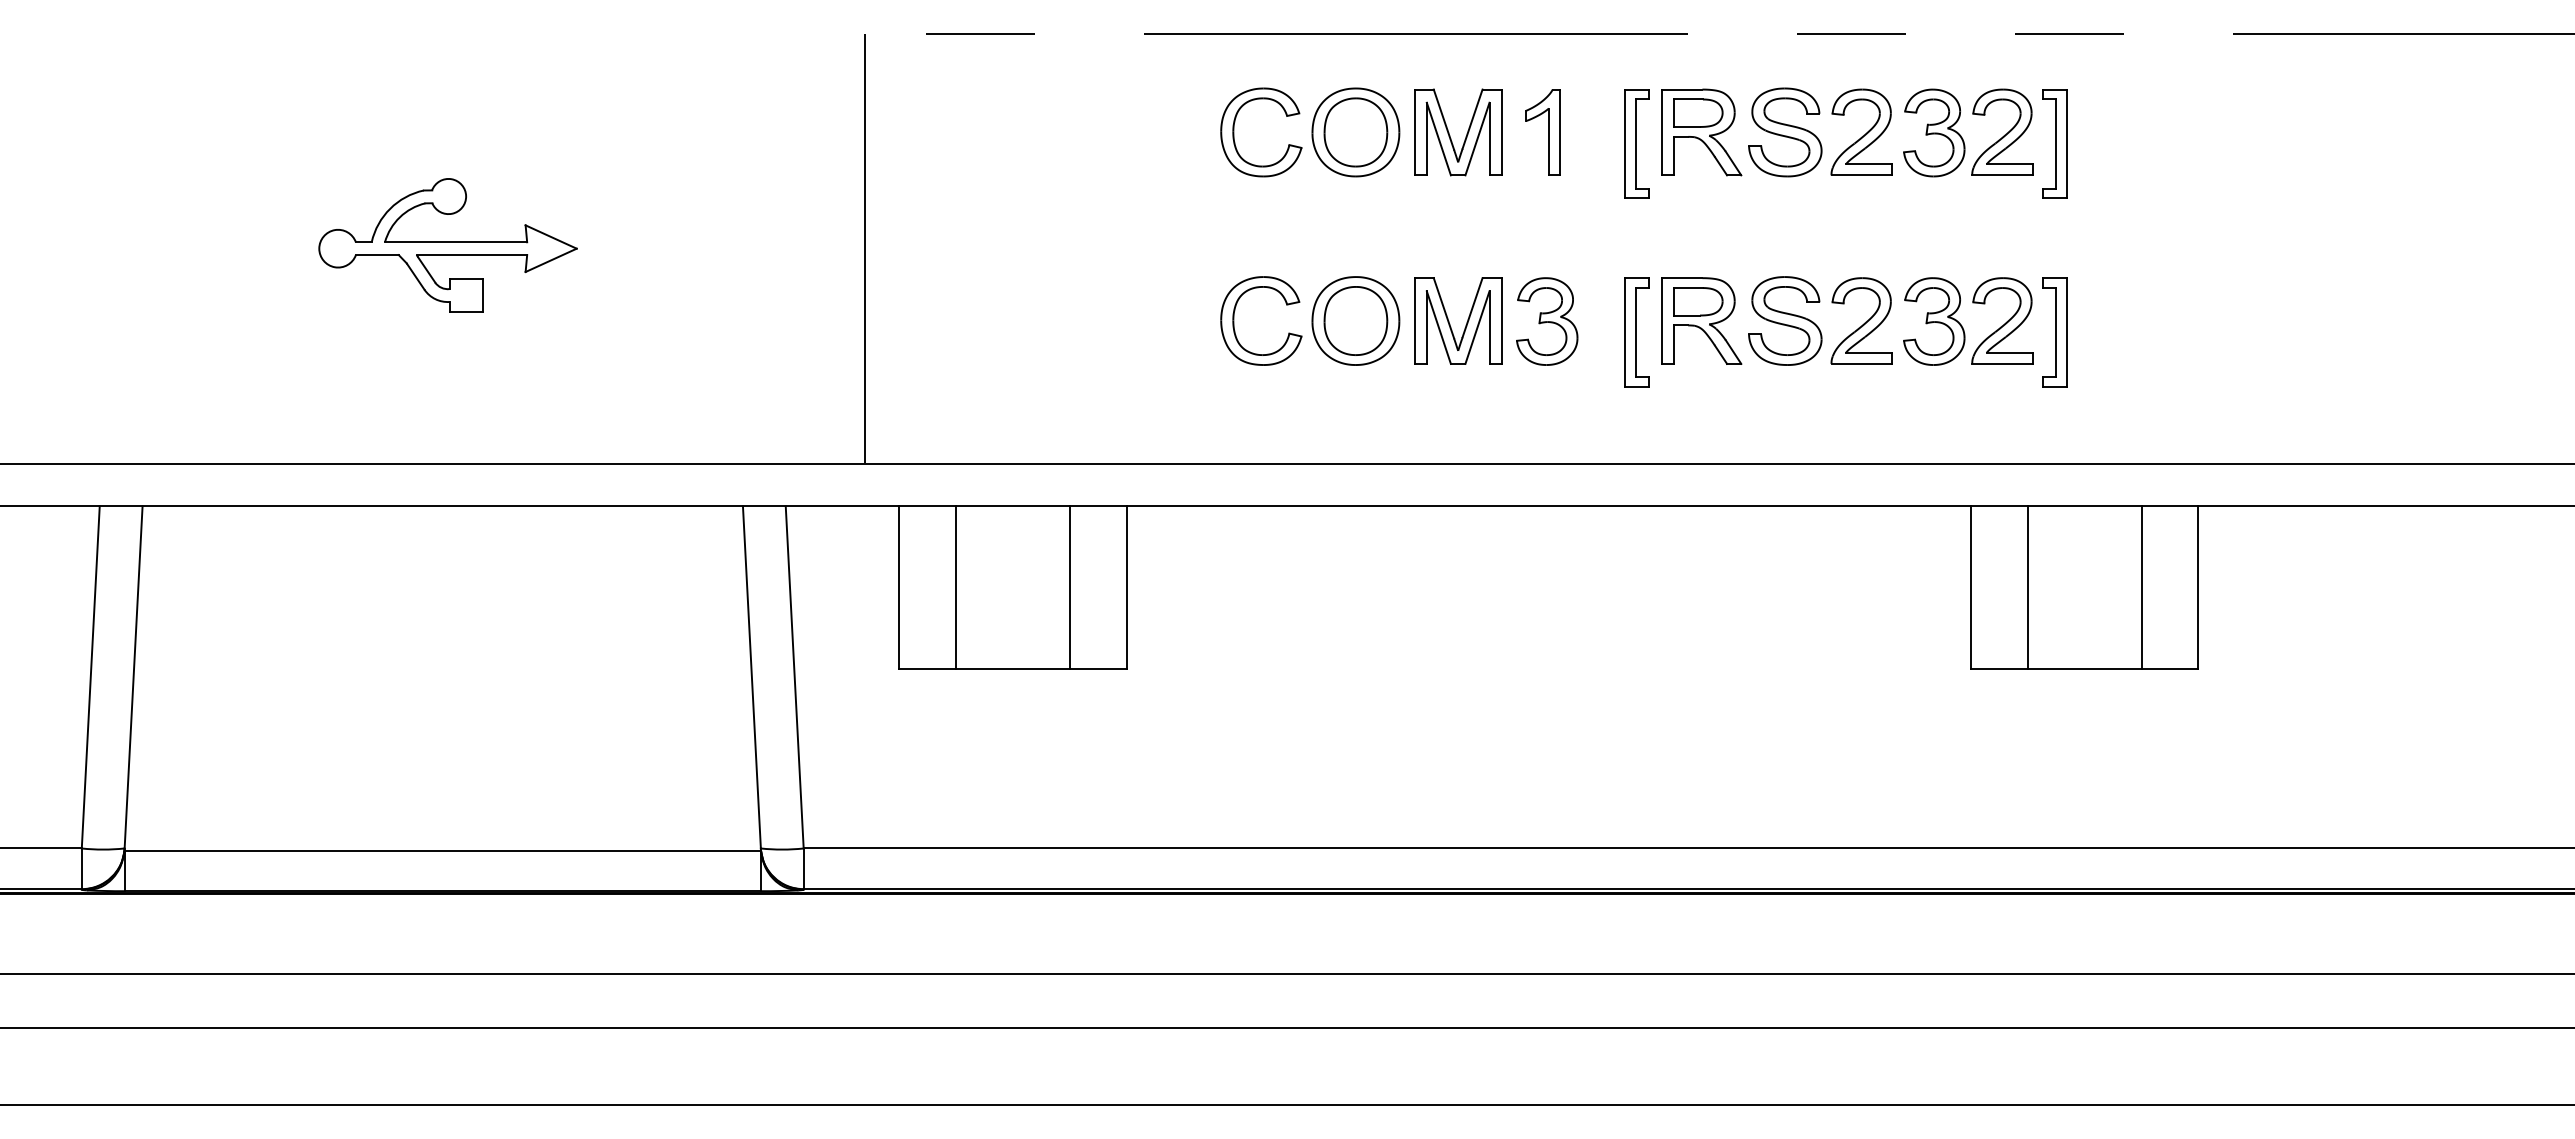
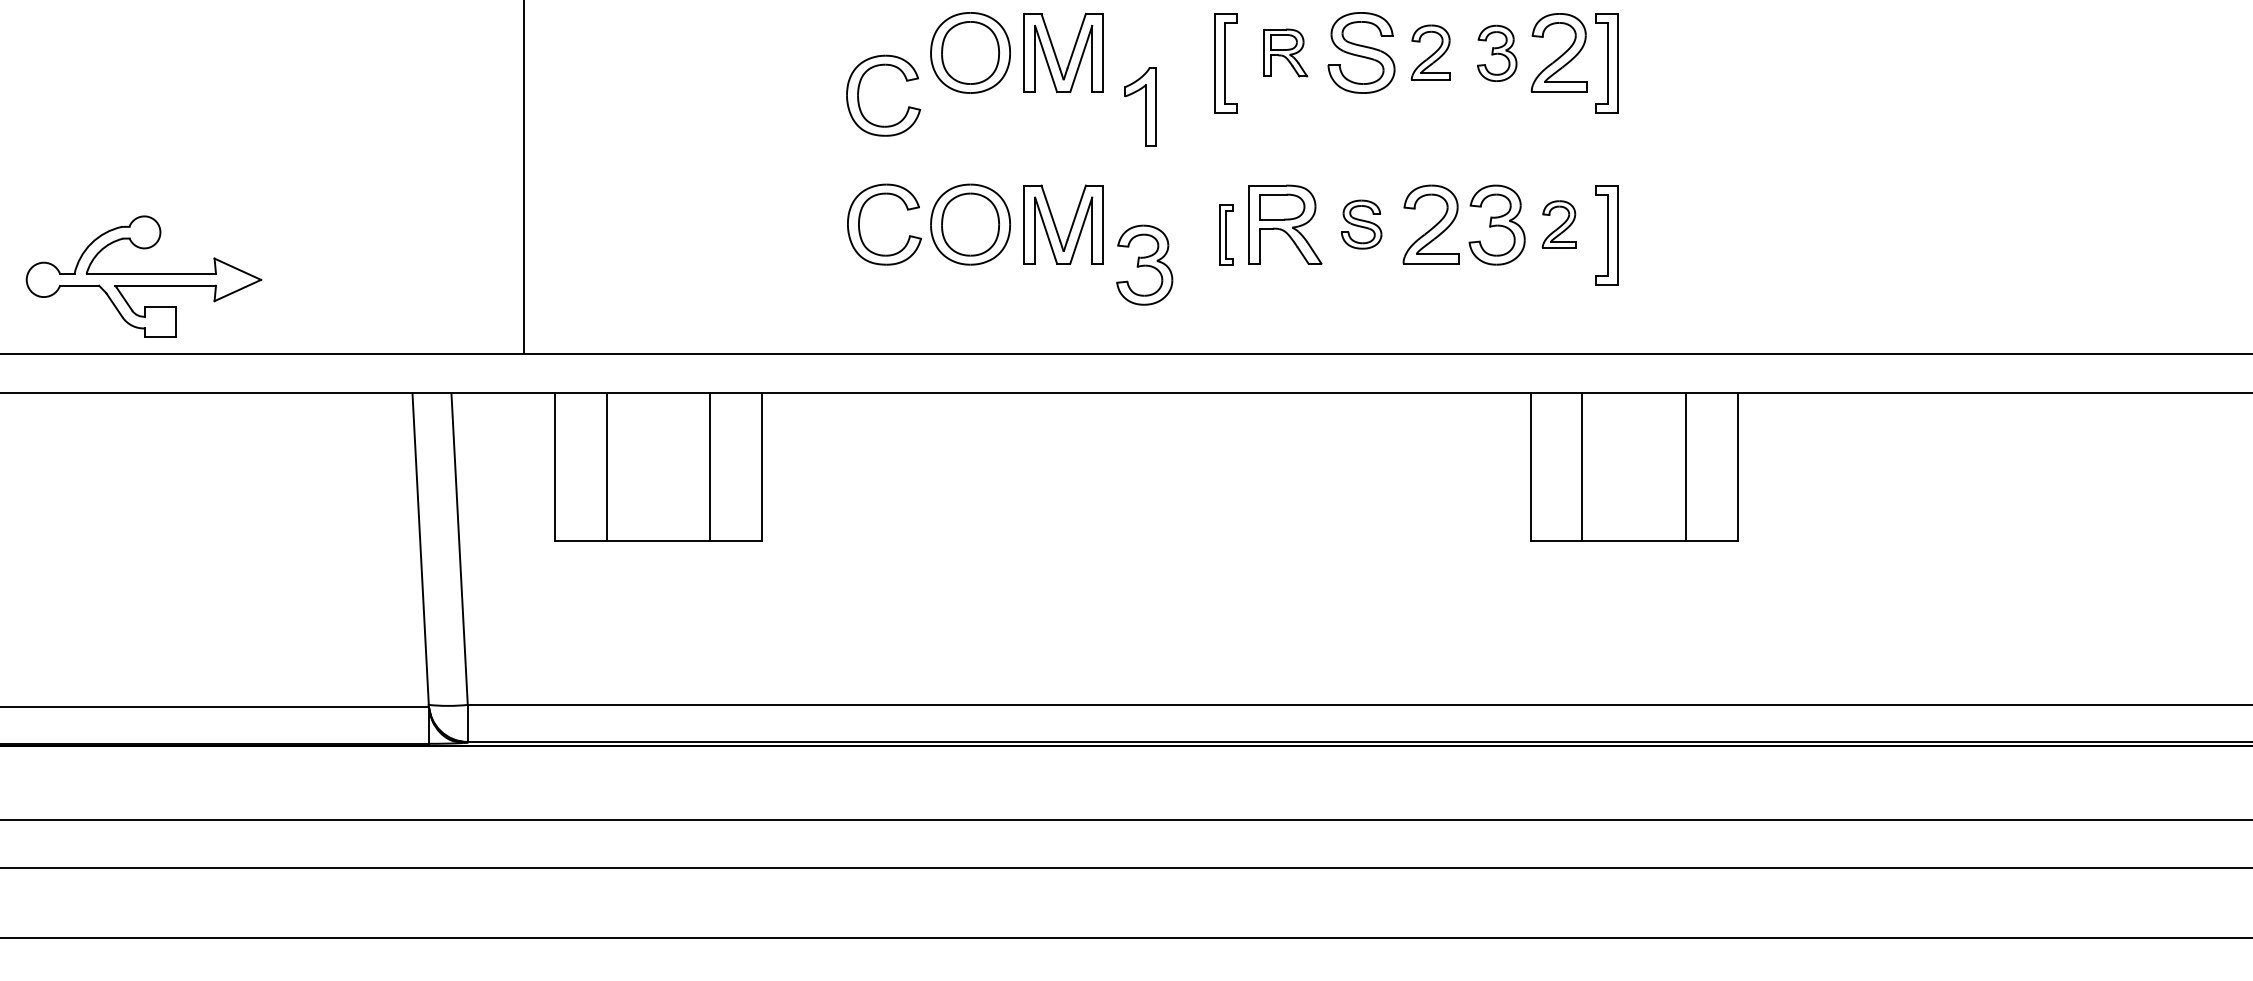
part: (1861, 131) -> (1430, 52), size x0.7
part: (1234, 132) -> (859, 95), moved
part: (1542, 132) -> (1140, 106), moved
part: (1701, 132) -> (1285, 53), size x0.6
part: (1934, 132) -> (1497, 53), size x0.7
part: (447, 245) -> (143, 276), moved
part: (1785, 320) -> (1361, 224), size x0.6
part: (2002, 320) -> (1559, 224), size x0.6
part: (1547, 321) -> (1145, 265), moved
part: (1636, 332) -> (1226, 235), size x0.6

